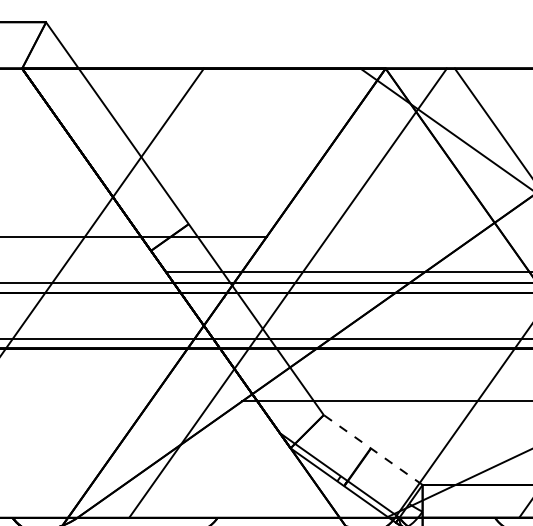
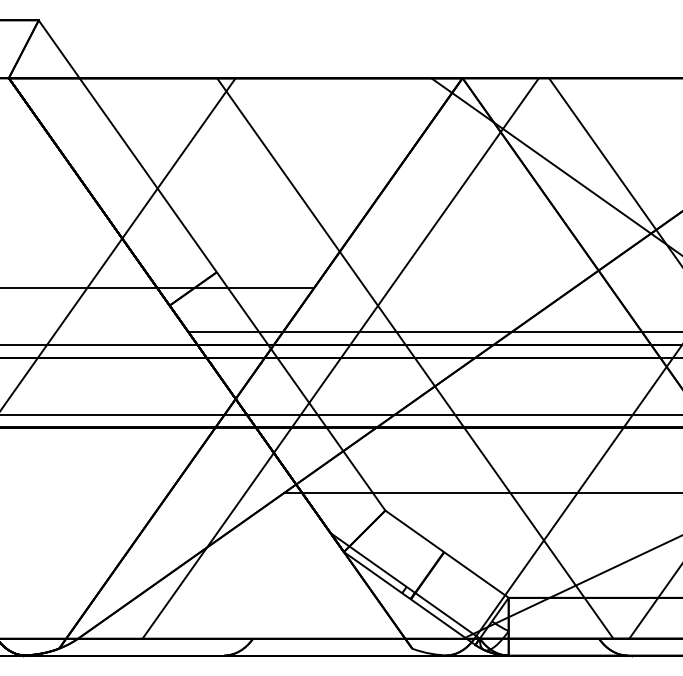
line: (347, 293) -> (415, 358), added
line: (373, 450) -> (447, 554), dashed -> solid

